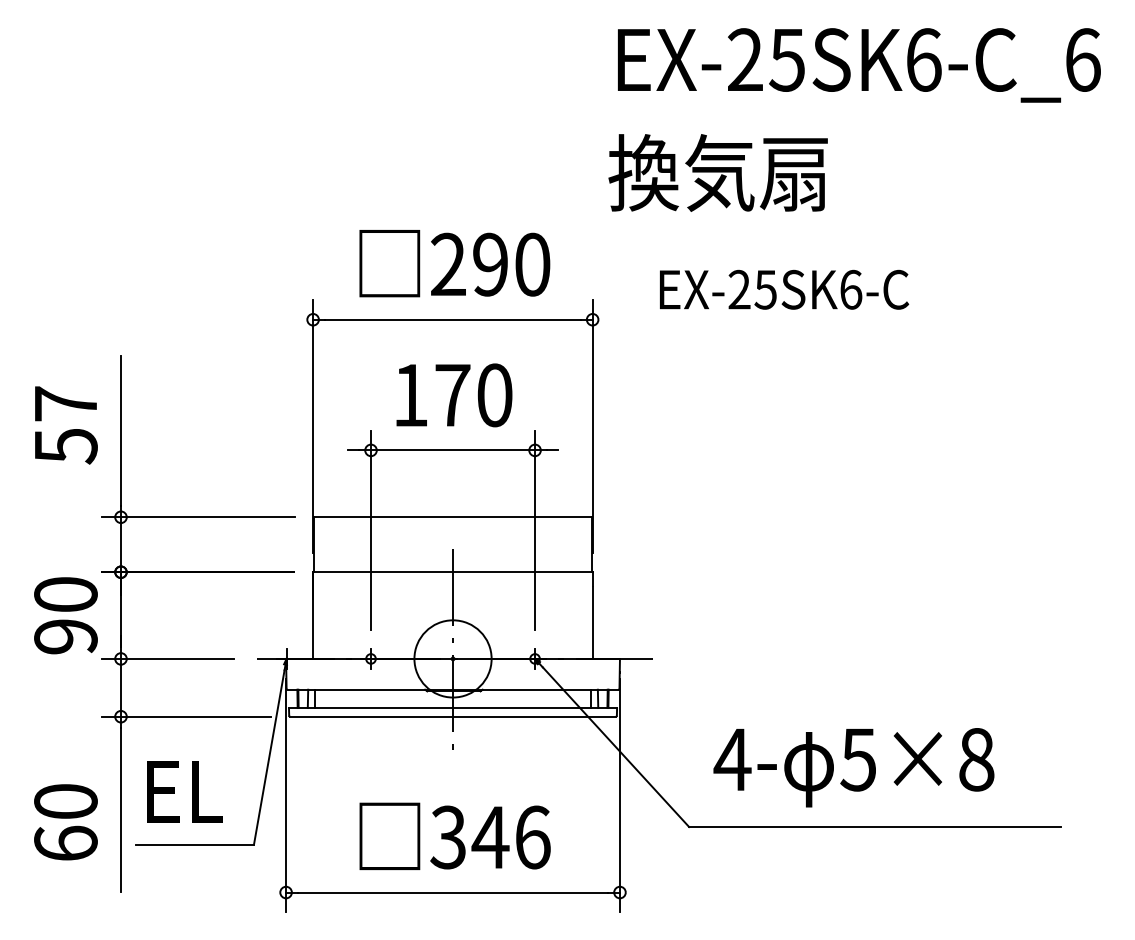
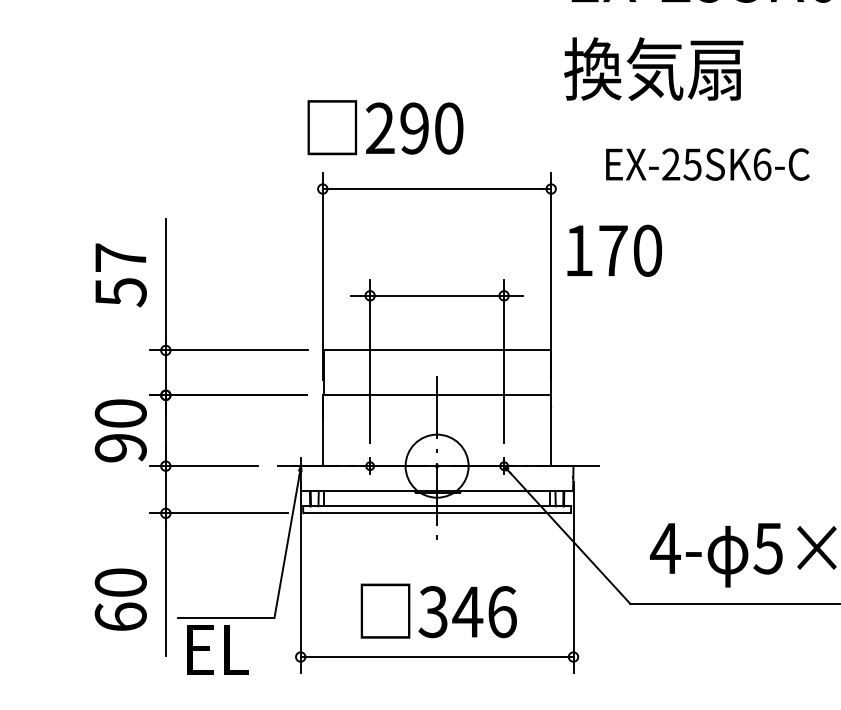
text: (454, 263) -> (385, 127), moved
text: (454, 395) -> (614, 250), moved
text: (184, 791) -> (217, 649), moved

